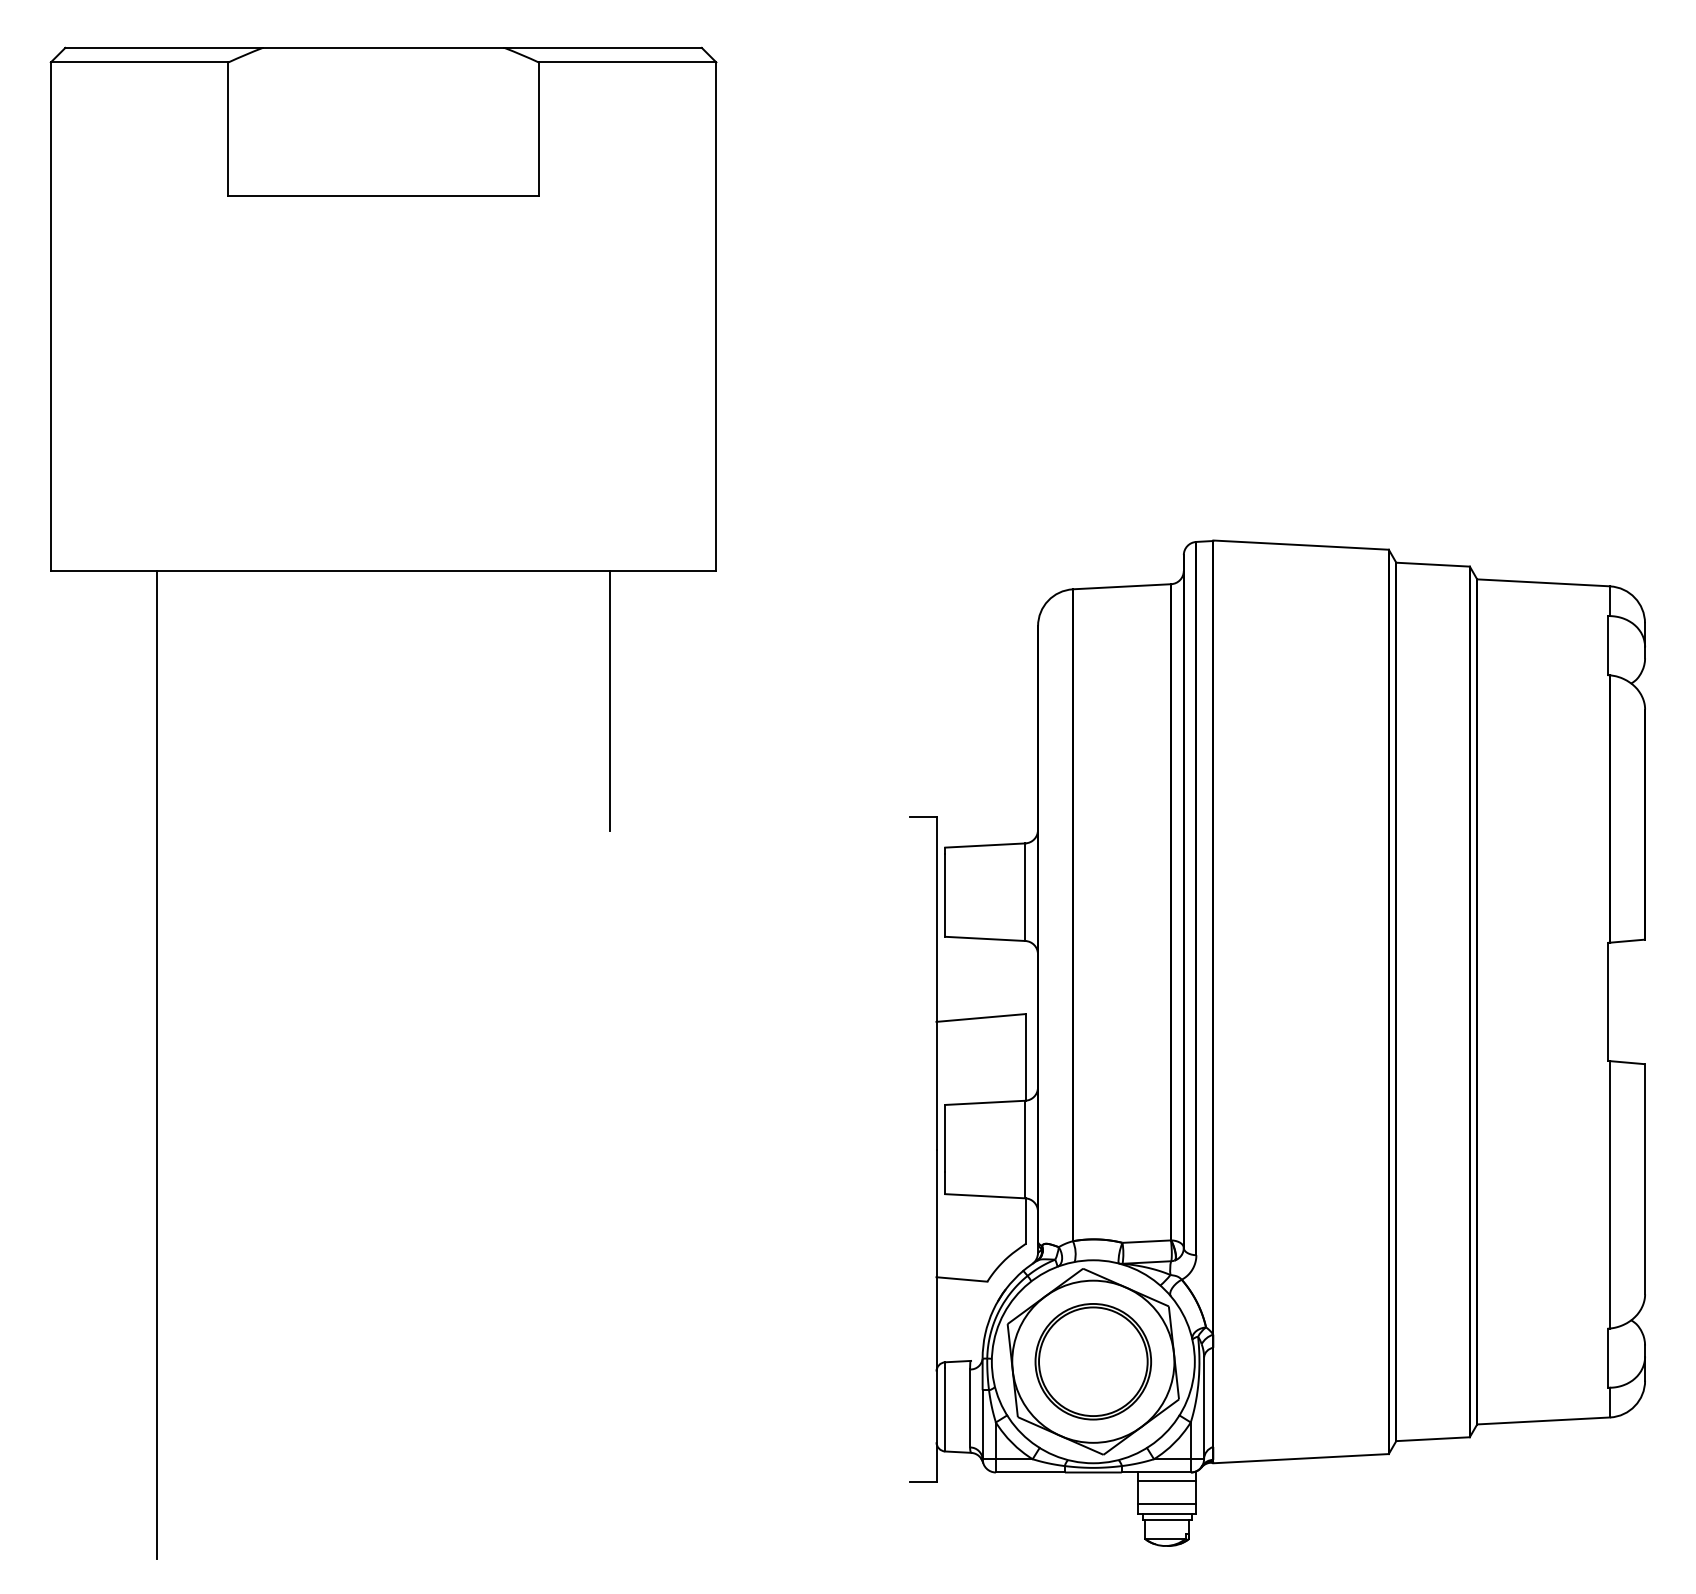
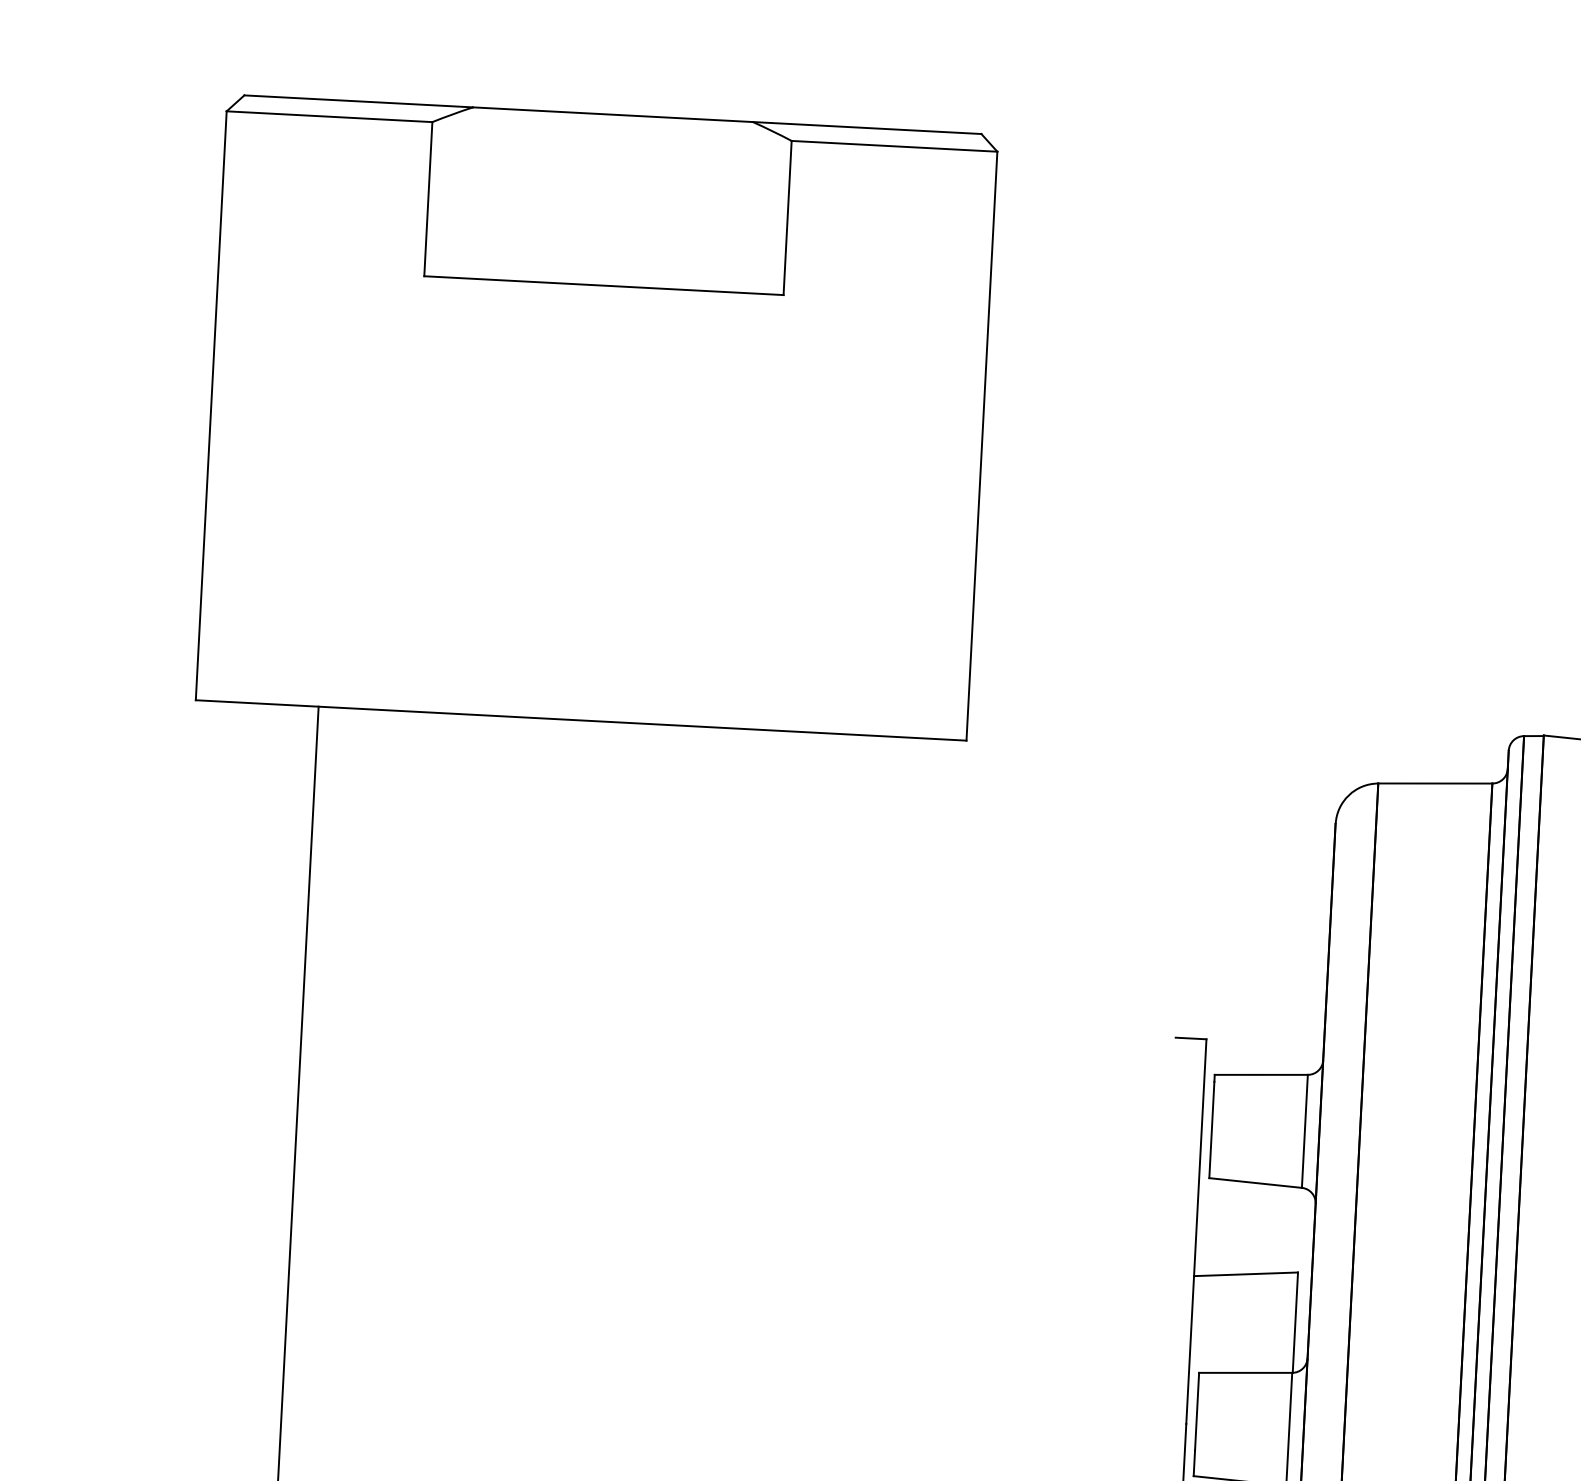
line: (610, 700) -> (836, 884), removed

